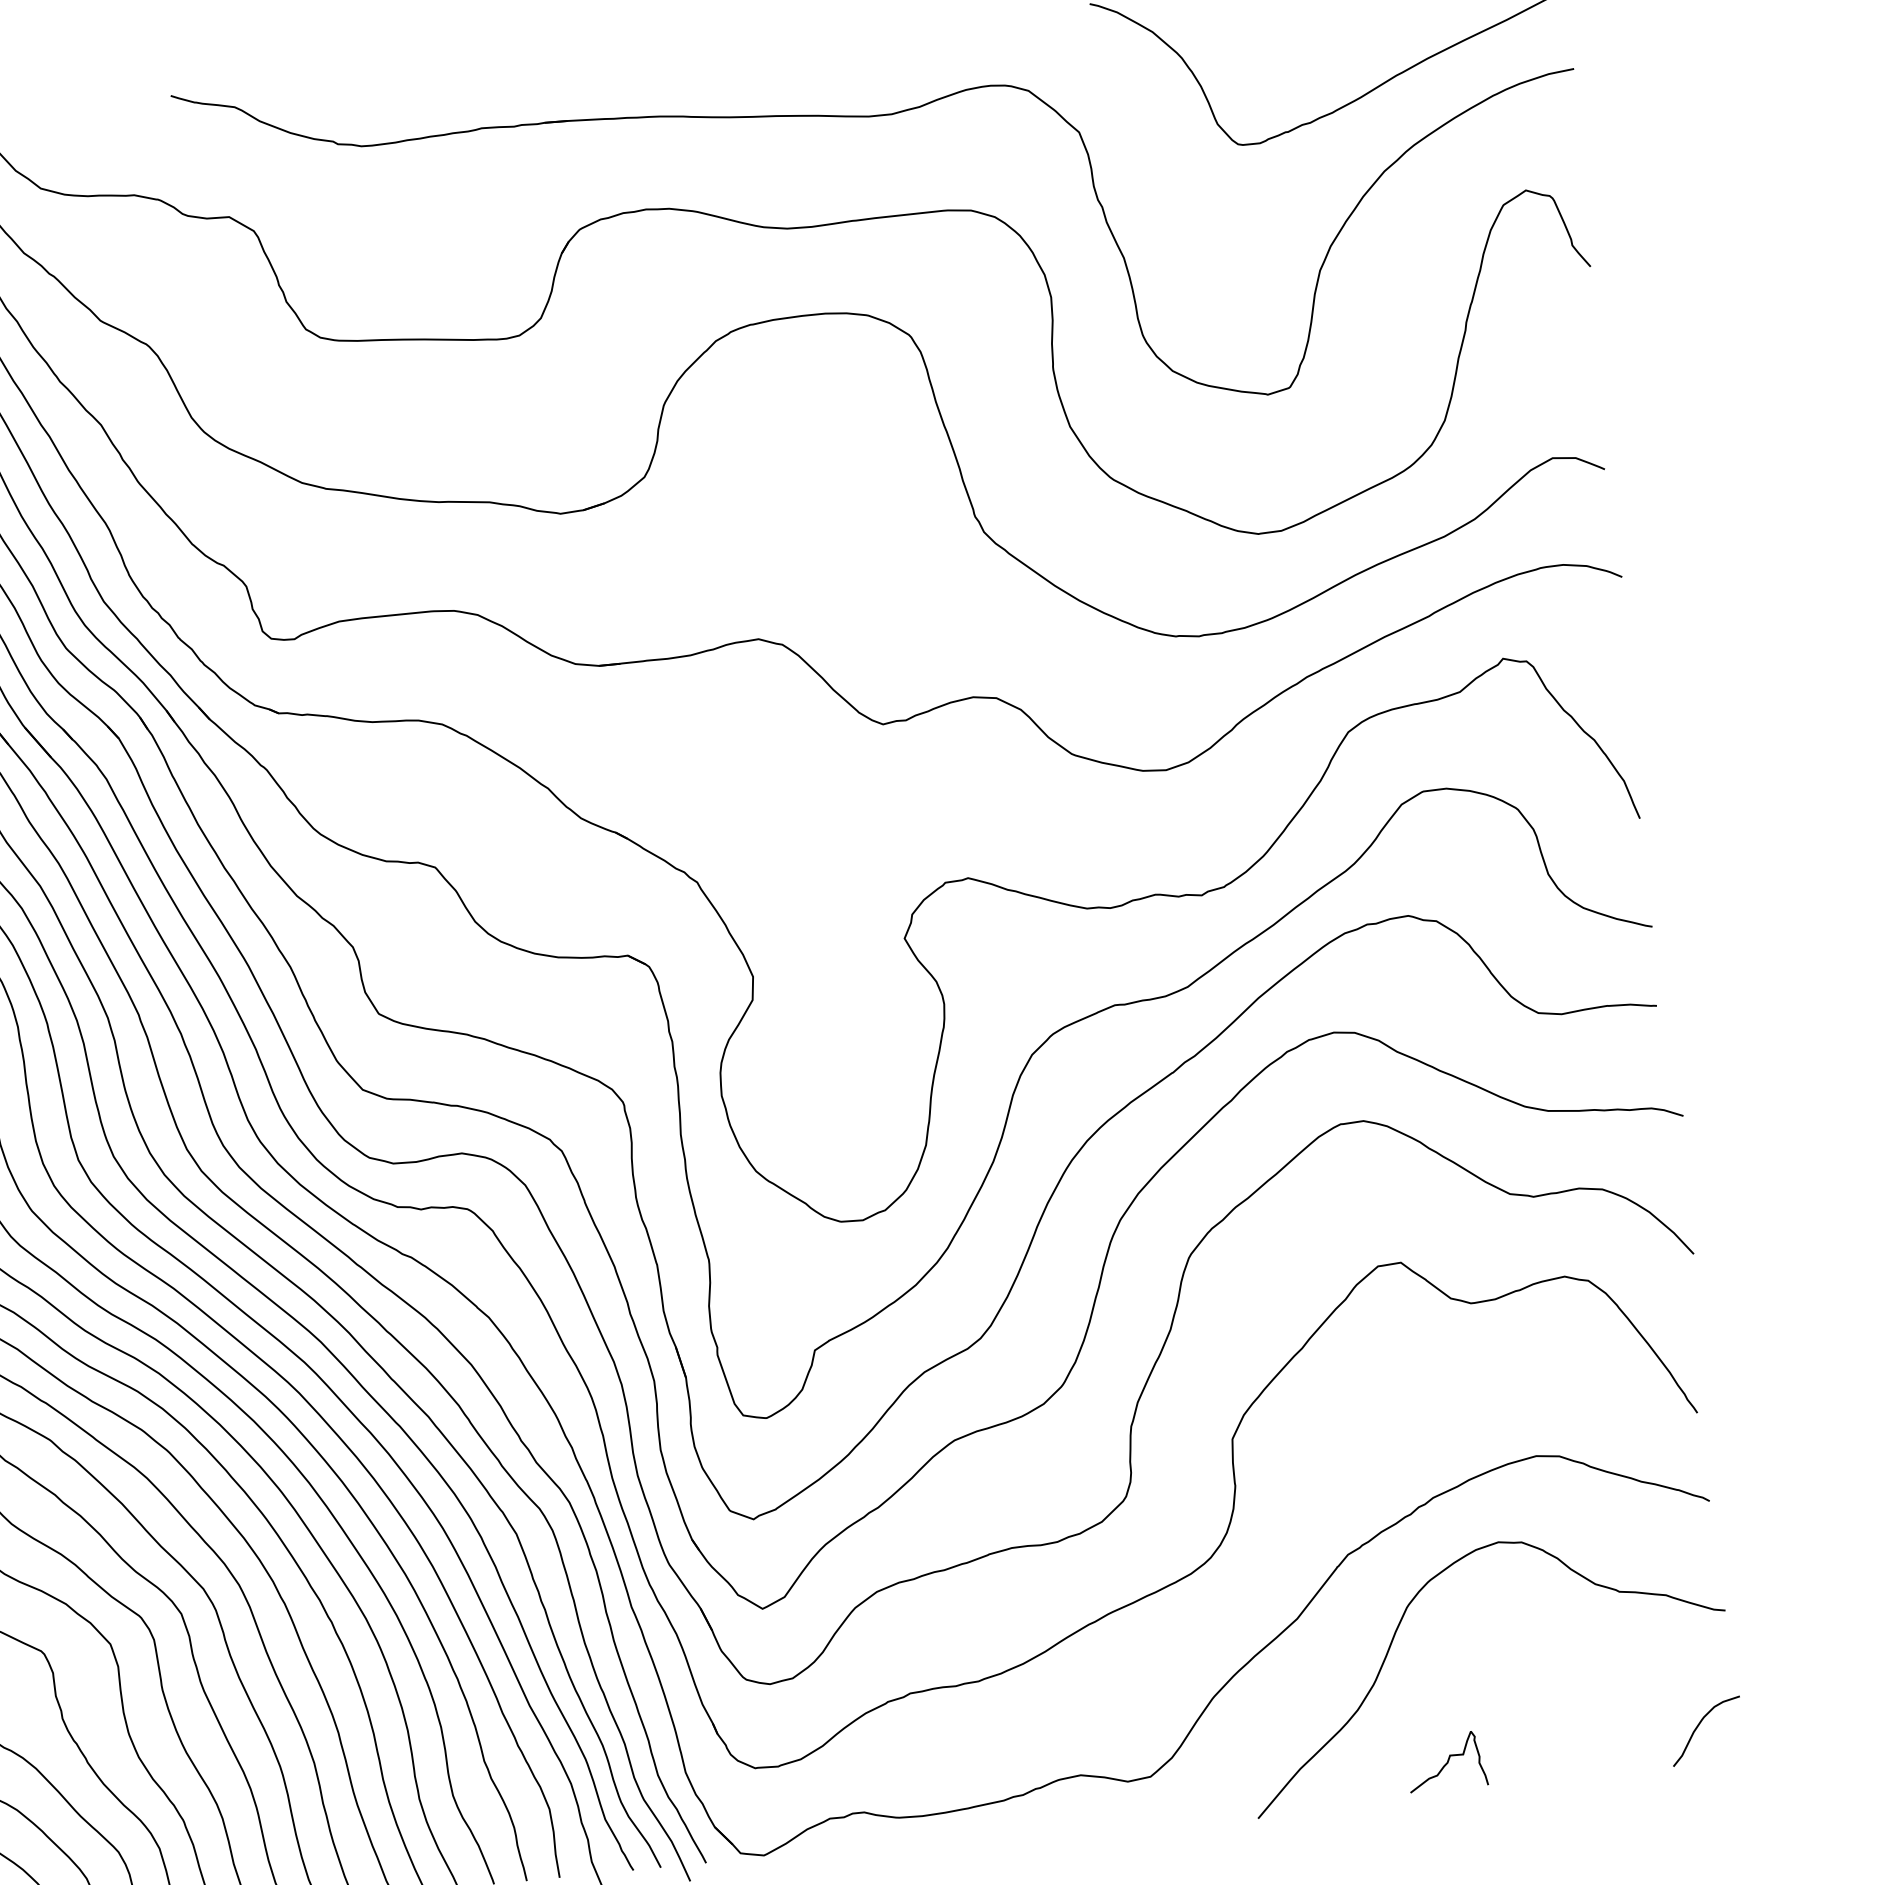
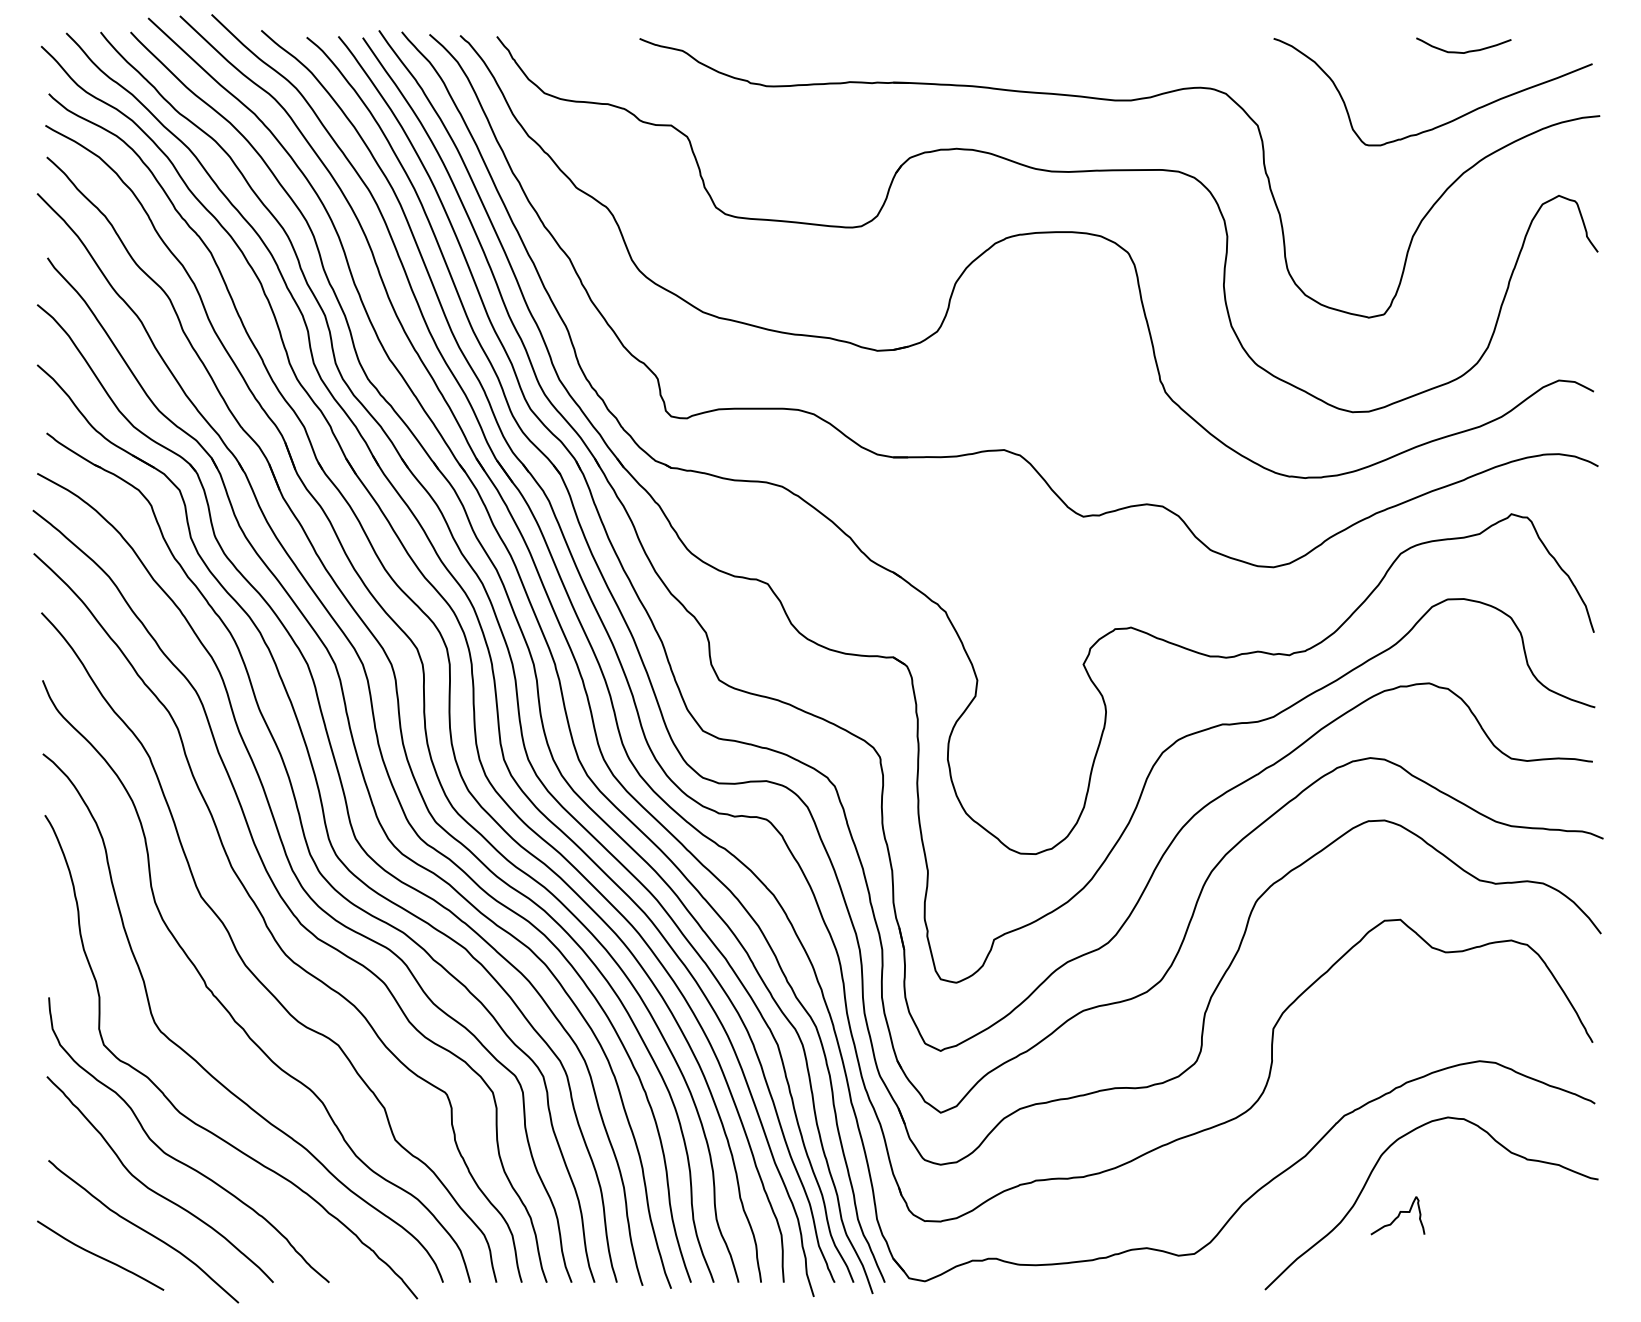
curve: (1700, 1725) -> (1573, 1256), removed
curve: (1446, 1761) -> (1397, 1215), moved

